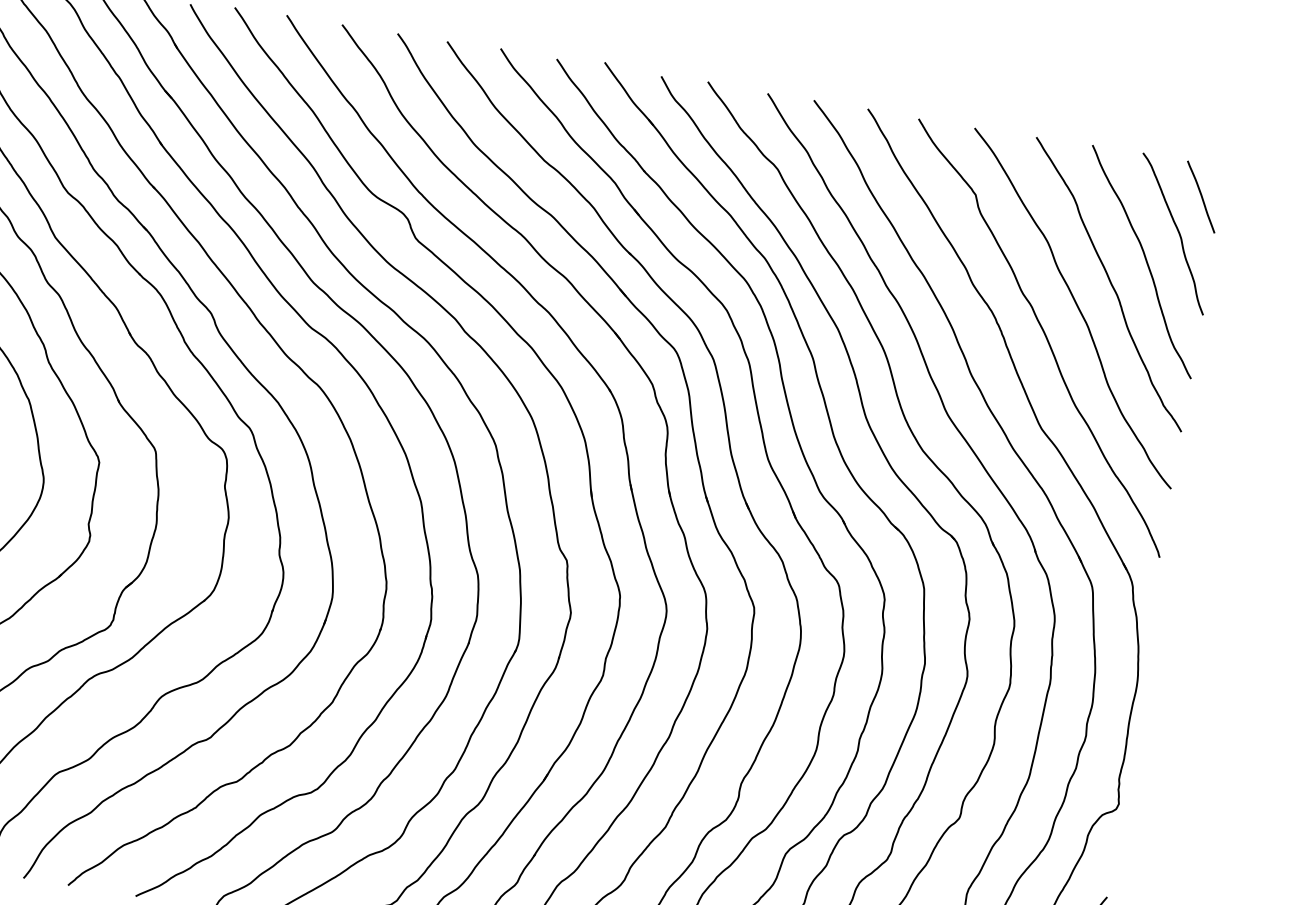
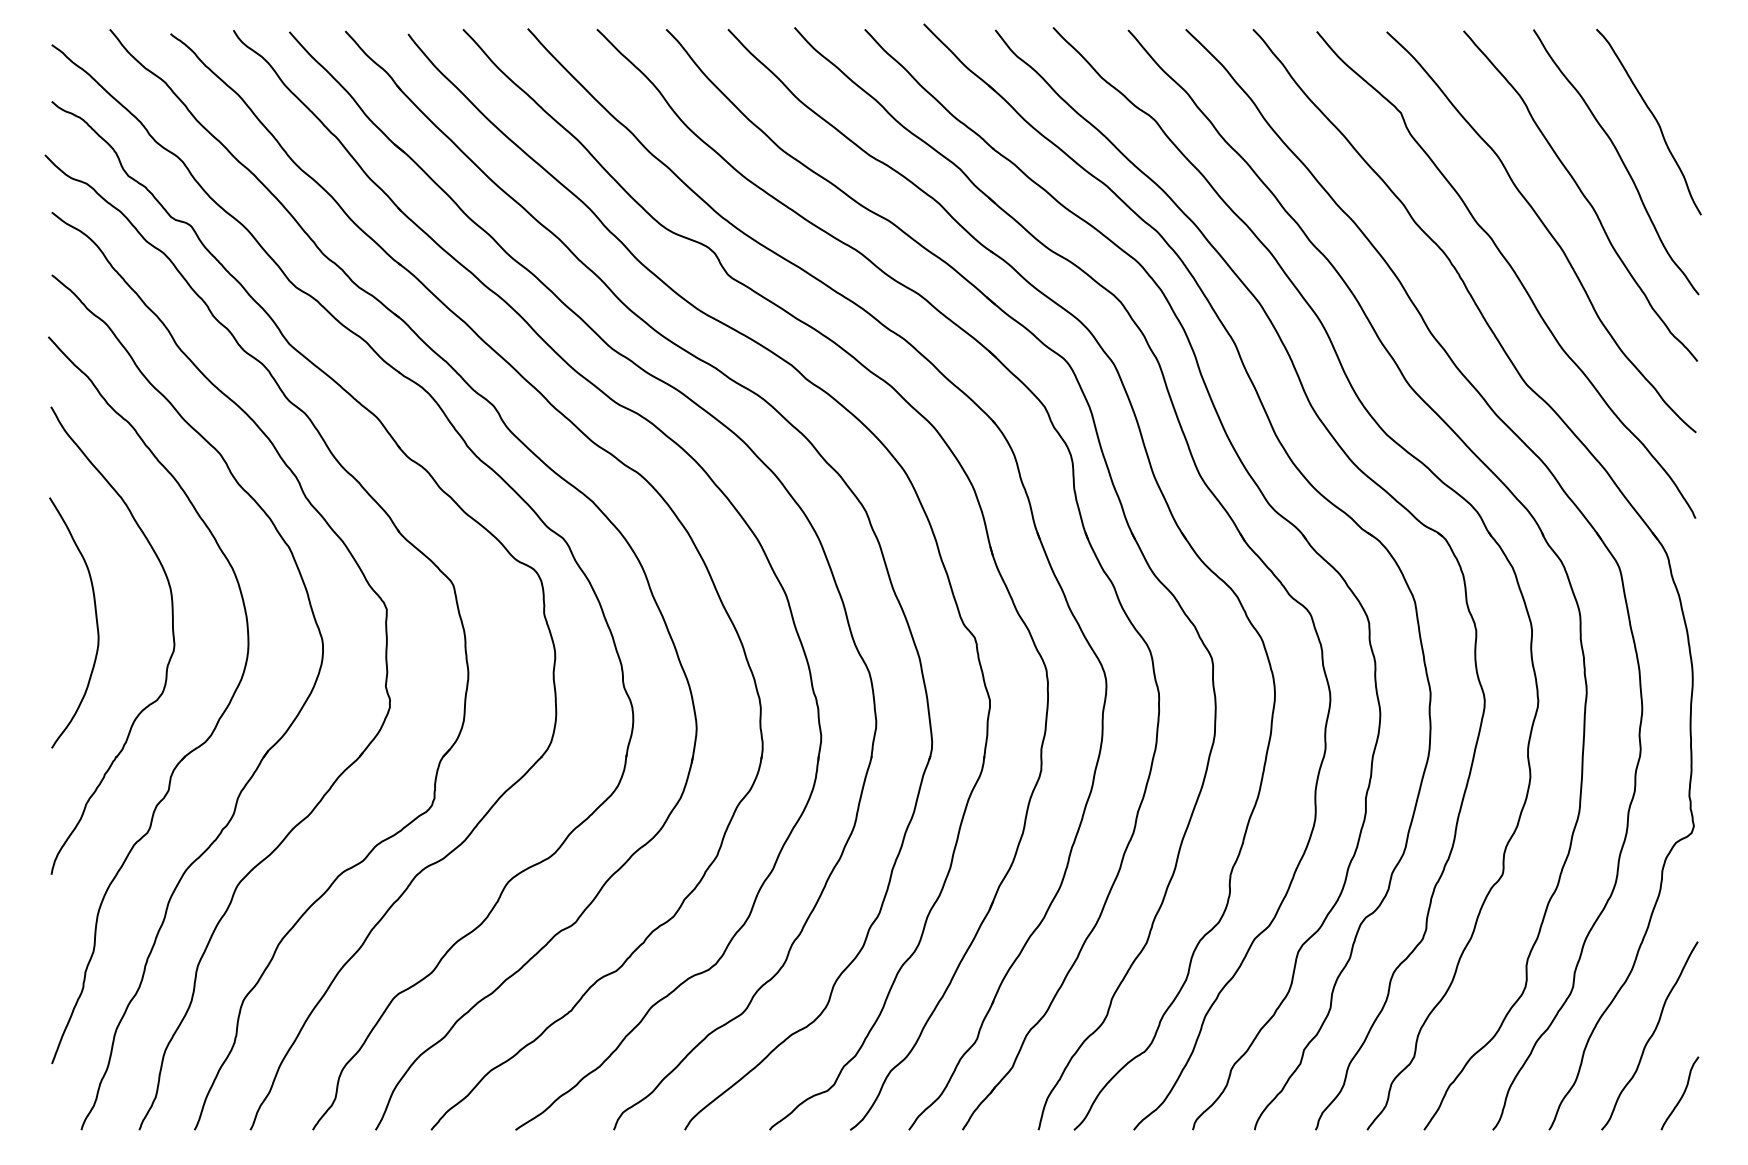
curve: (1200, 196) -> (1675, 71), removed

